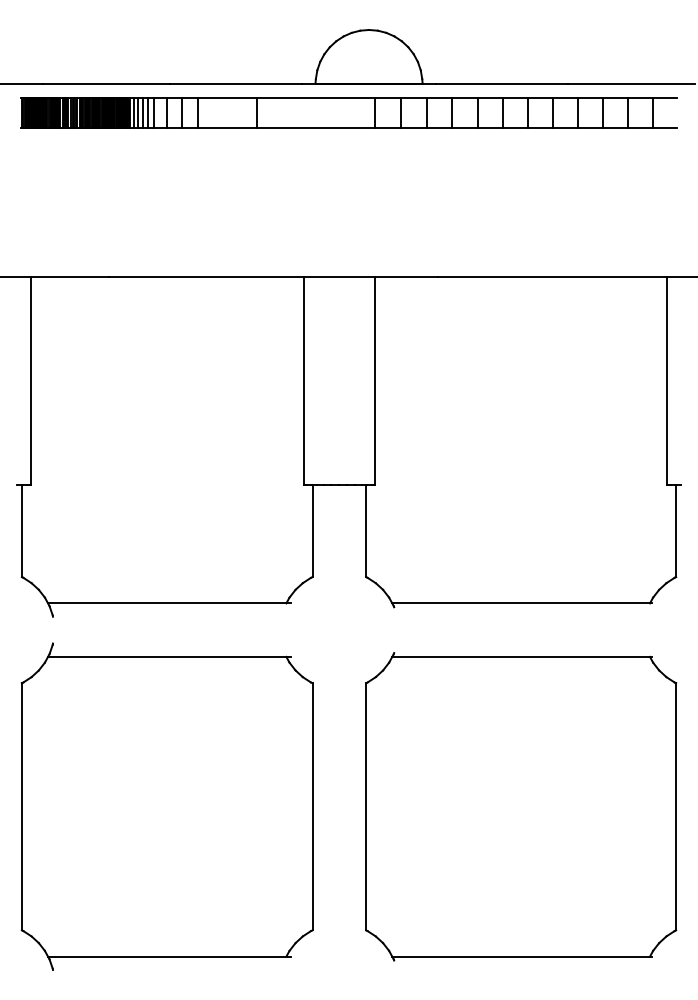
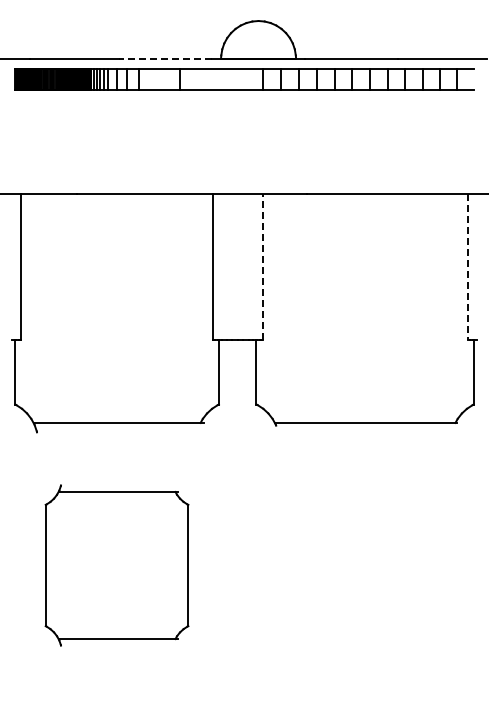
line: (236, 83) -> (165, 58), solid -> dashed
line: (374, 381) -> (262, 267), solid -> dashed
line: (667, 381) -> (467, 267), solid -> dashed
part: (166, 806) -> (116, 565), size x0.7
part: (520, 806) -> (364, 565), removed

